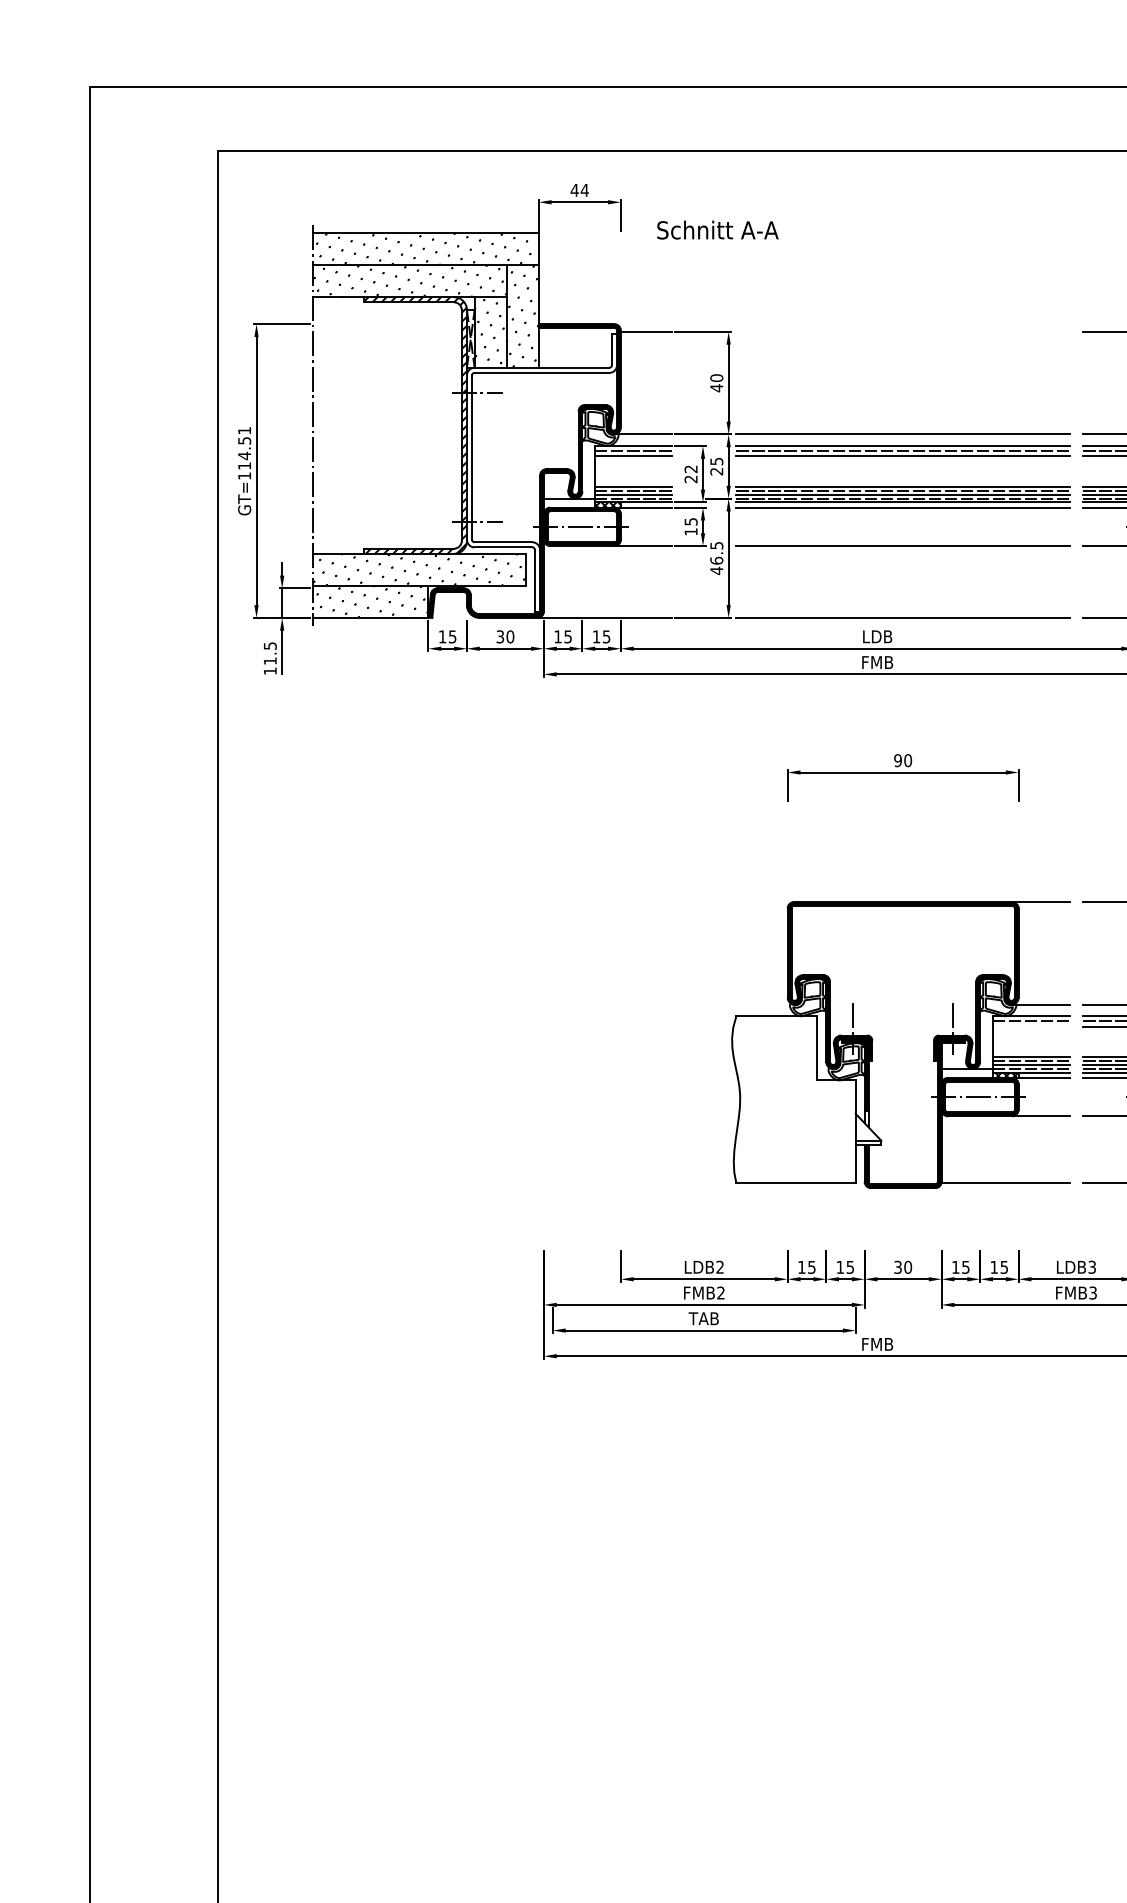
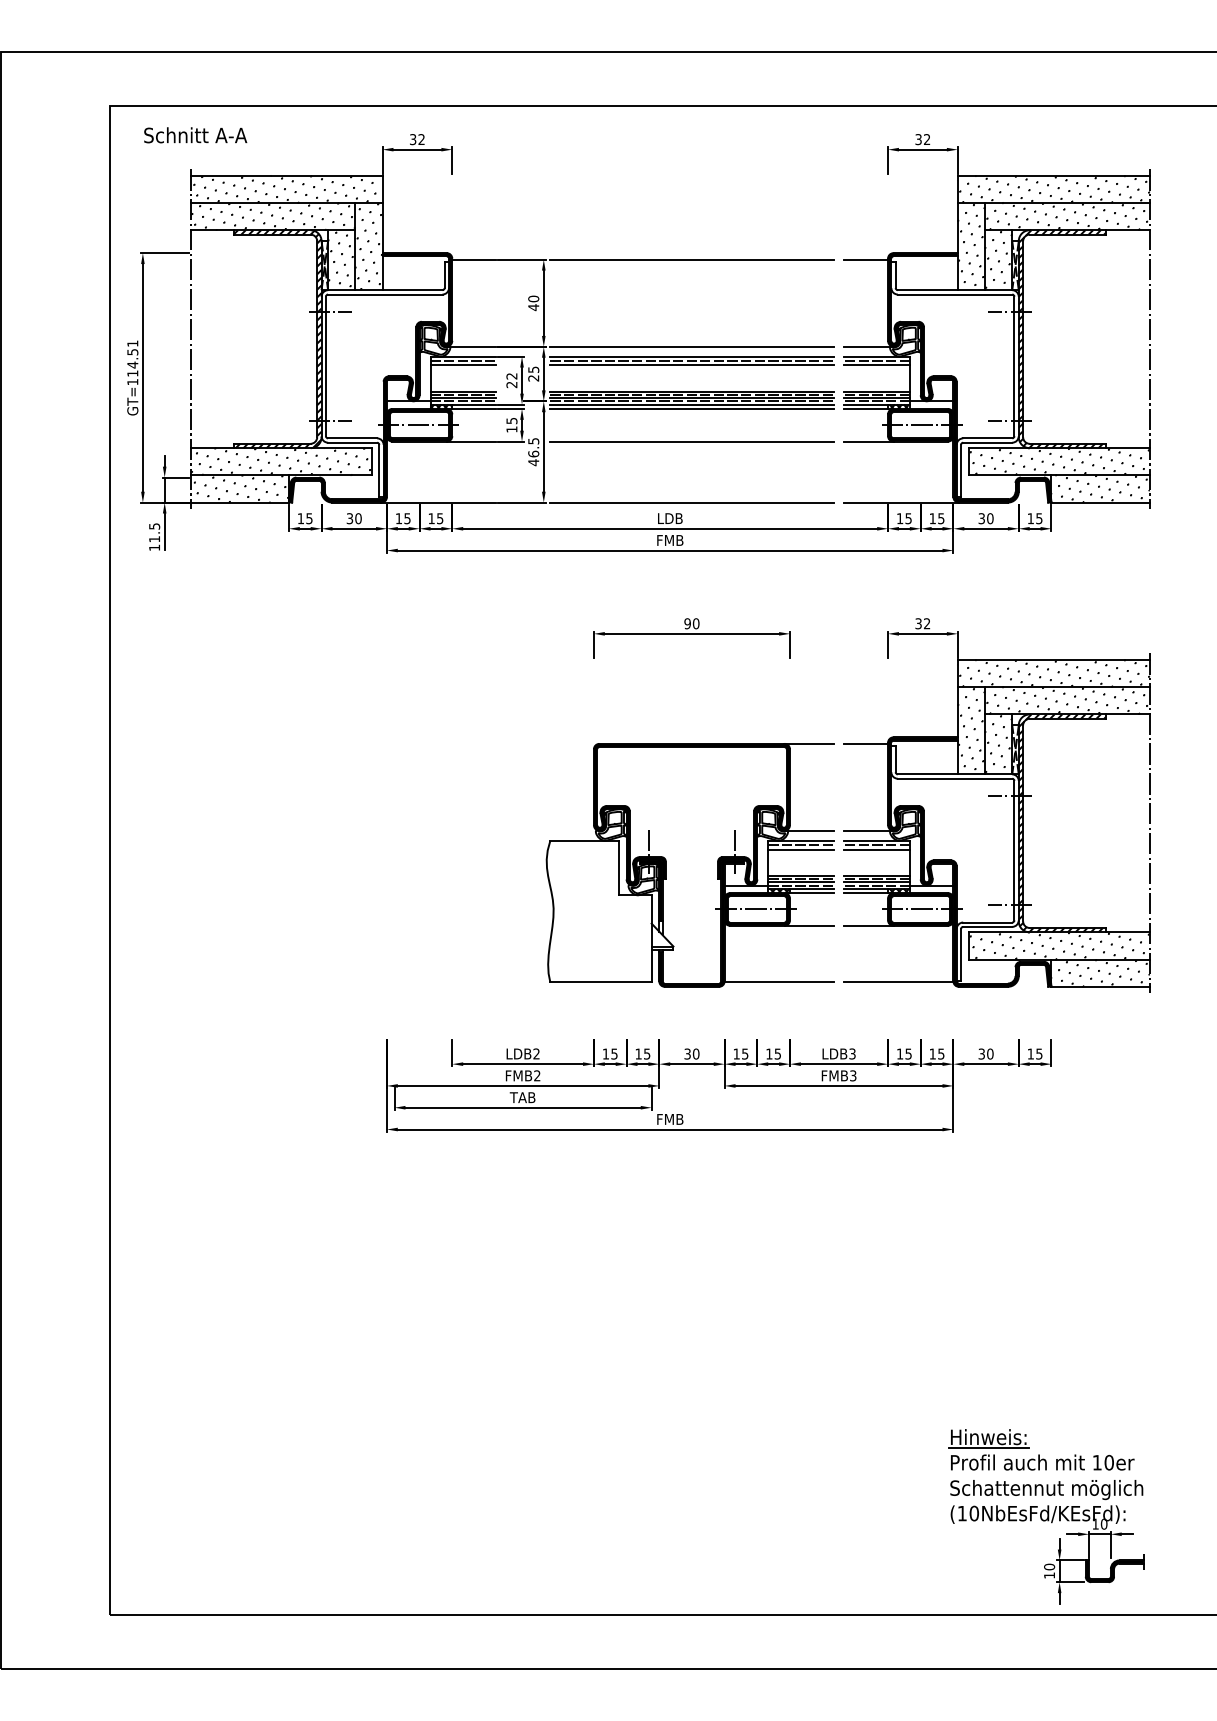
text: (579, 190) -> (417, 139), 44 -> 32
text: (717, 230) -> (195, 135), moved
line: (902, 331) -> (691, 259), added
line: (1030, 1026) -> (800, 849), added

